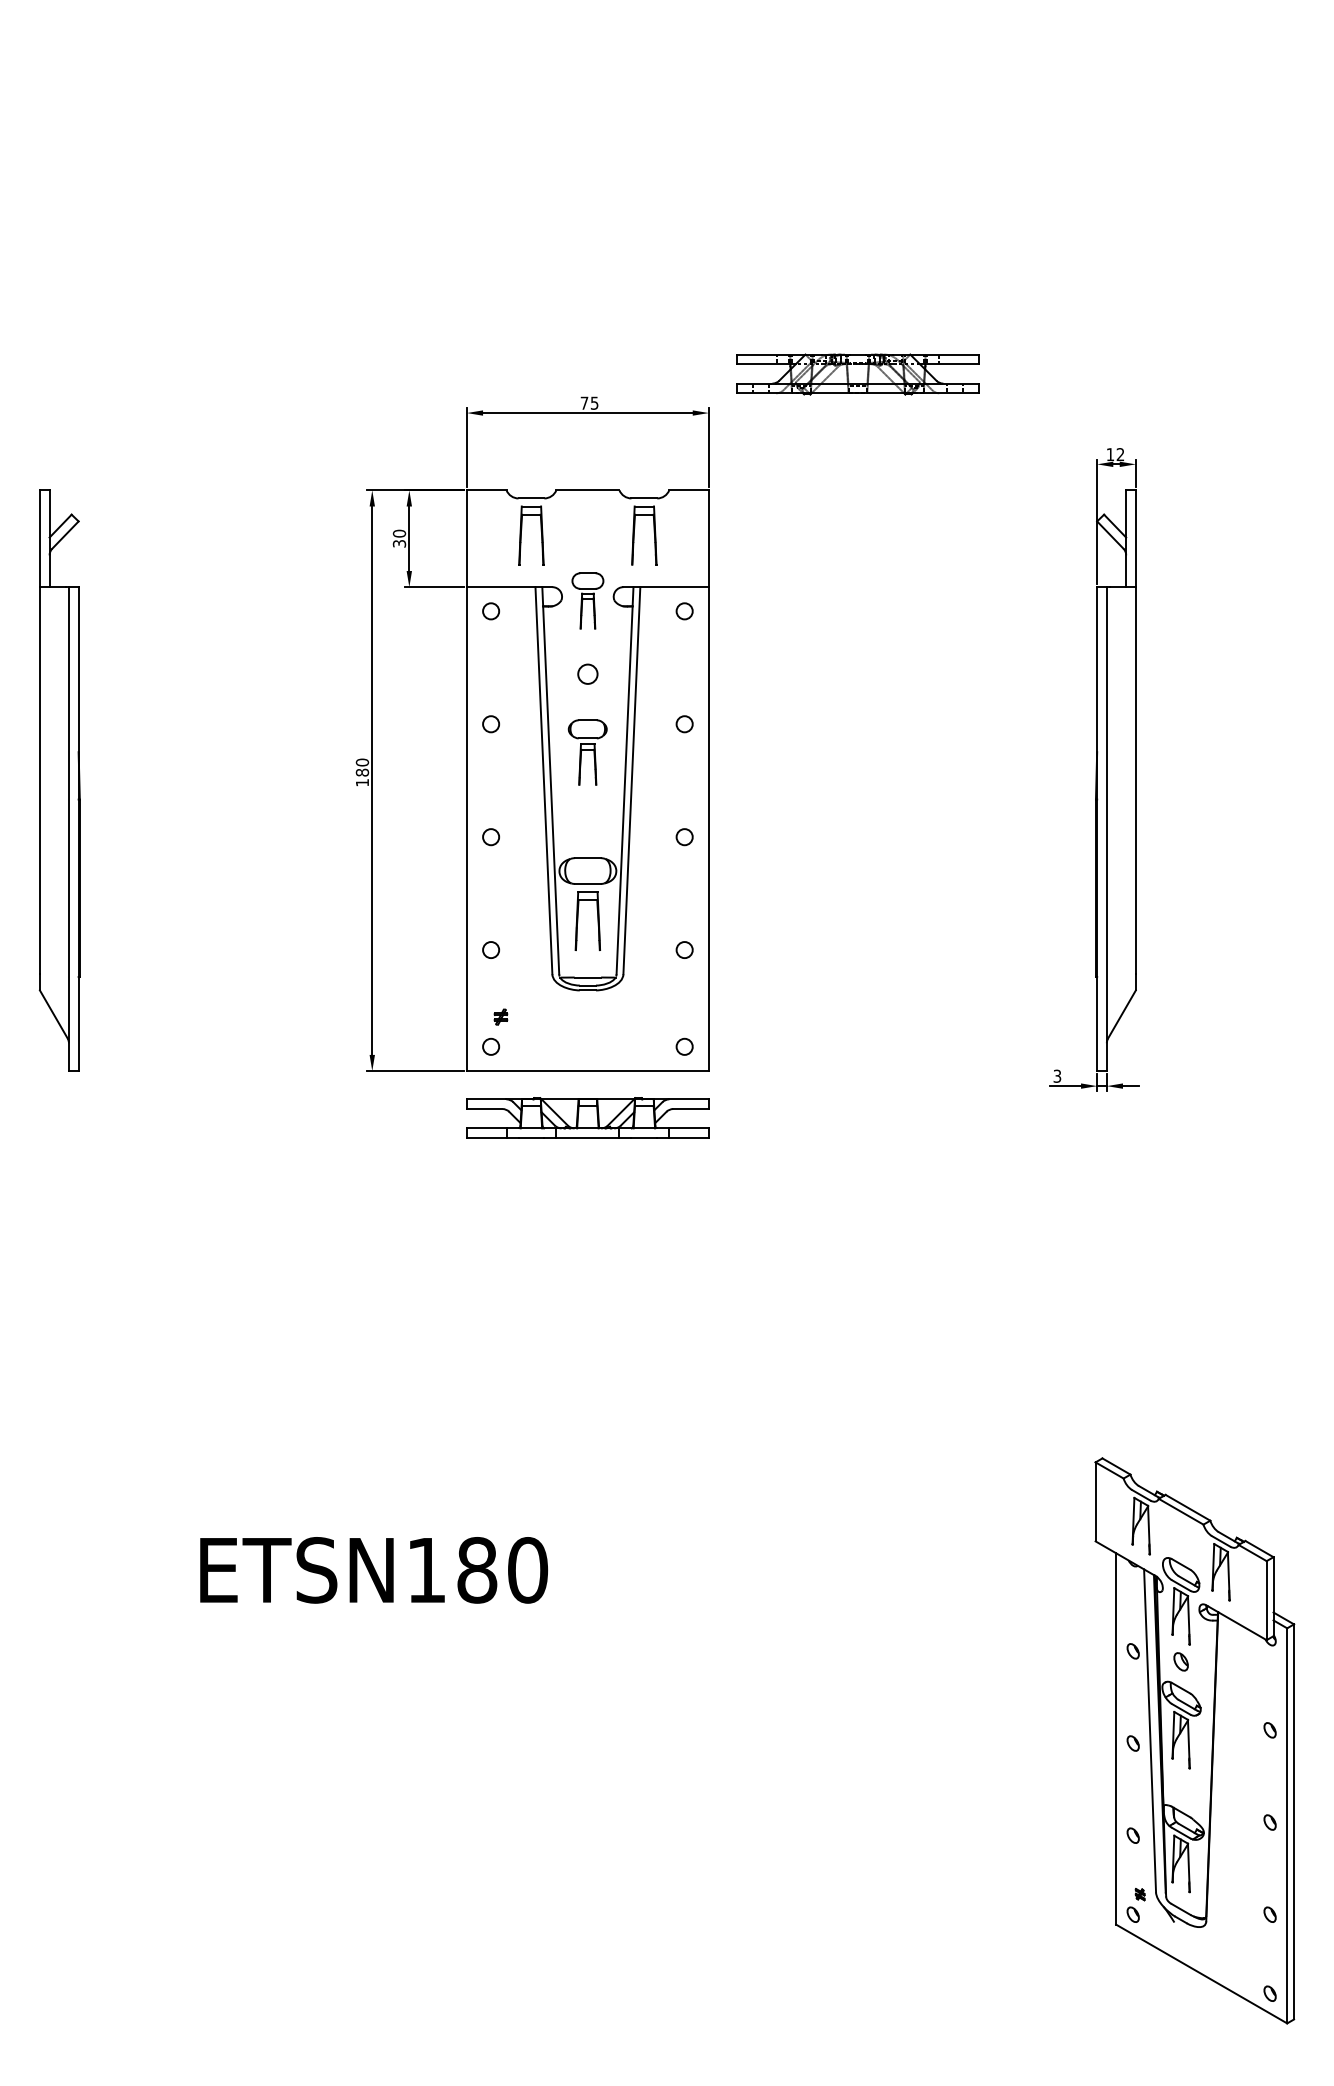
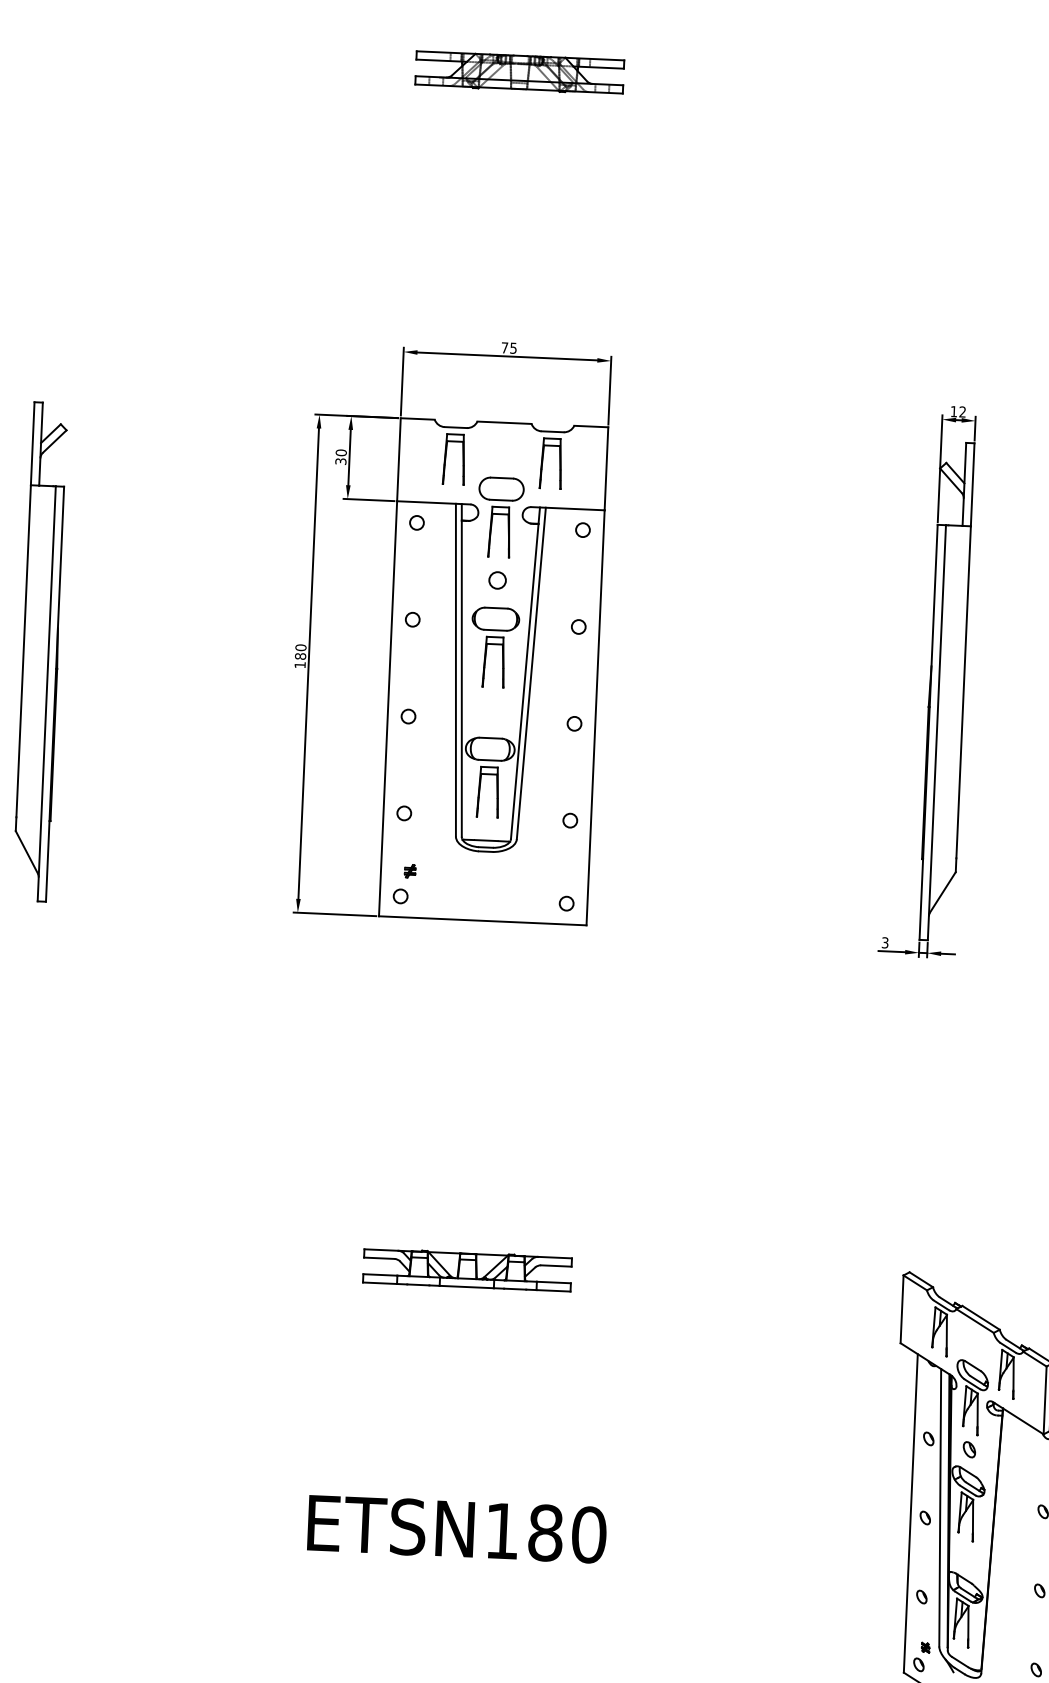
part: (857, 374) -> (519, 72), moved
part: (587, 600) -> (500, 517), size x1.67
part: (587, 752) -> (494, 647), size x1.43
part: (587, 1117) -> (467, 1269), moved
text: (374, 1570) -> (457, 1529), moved

